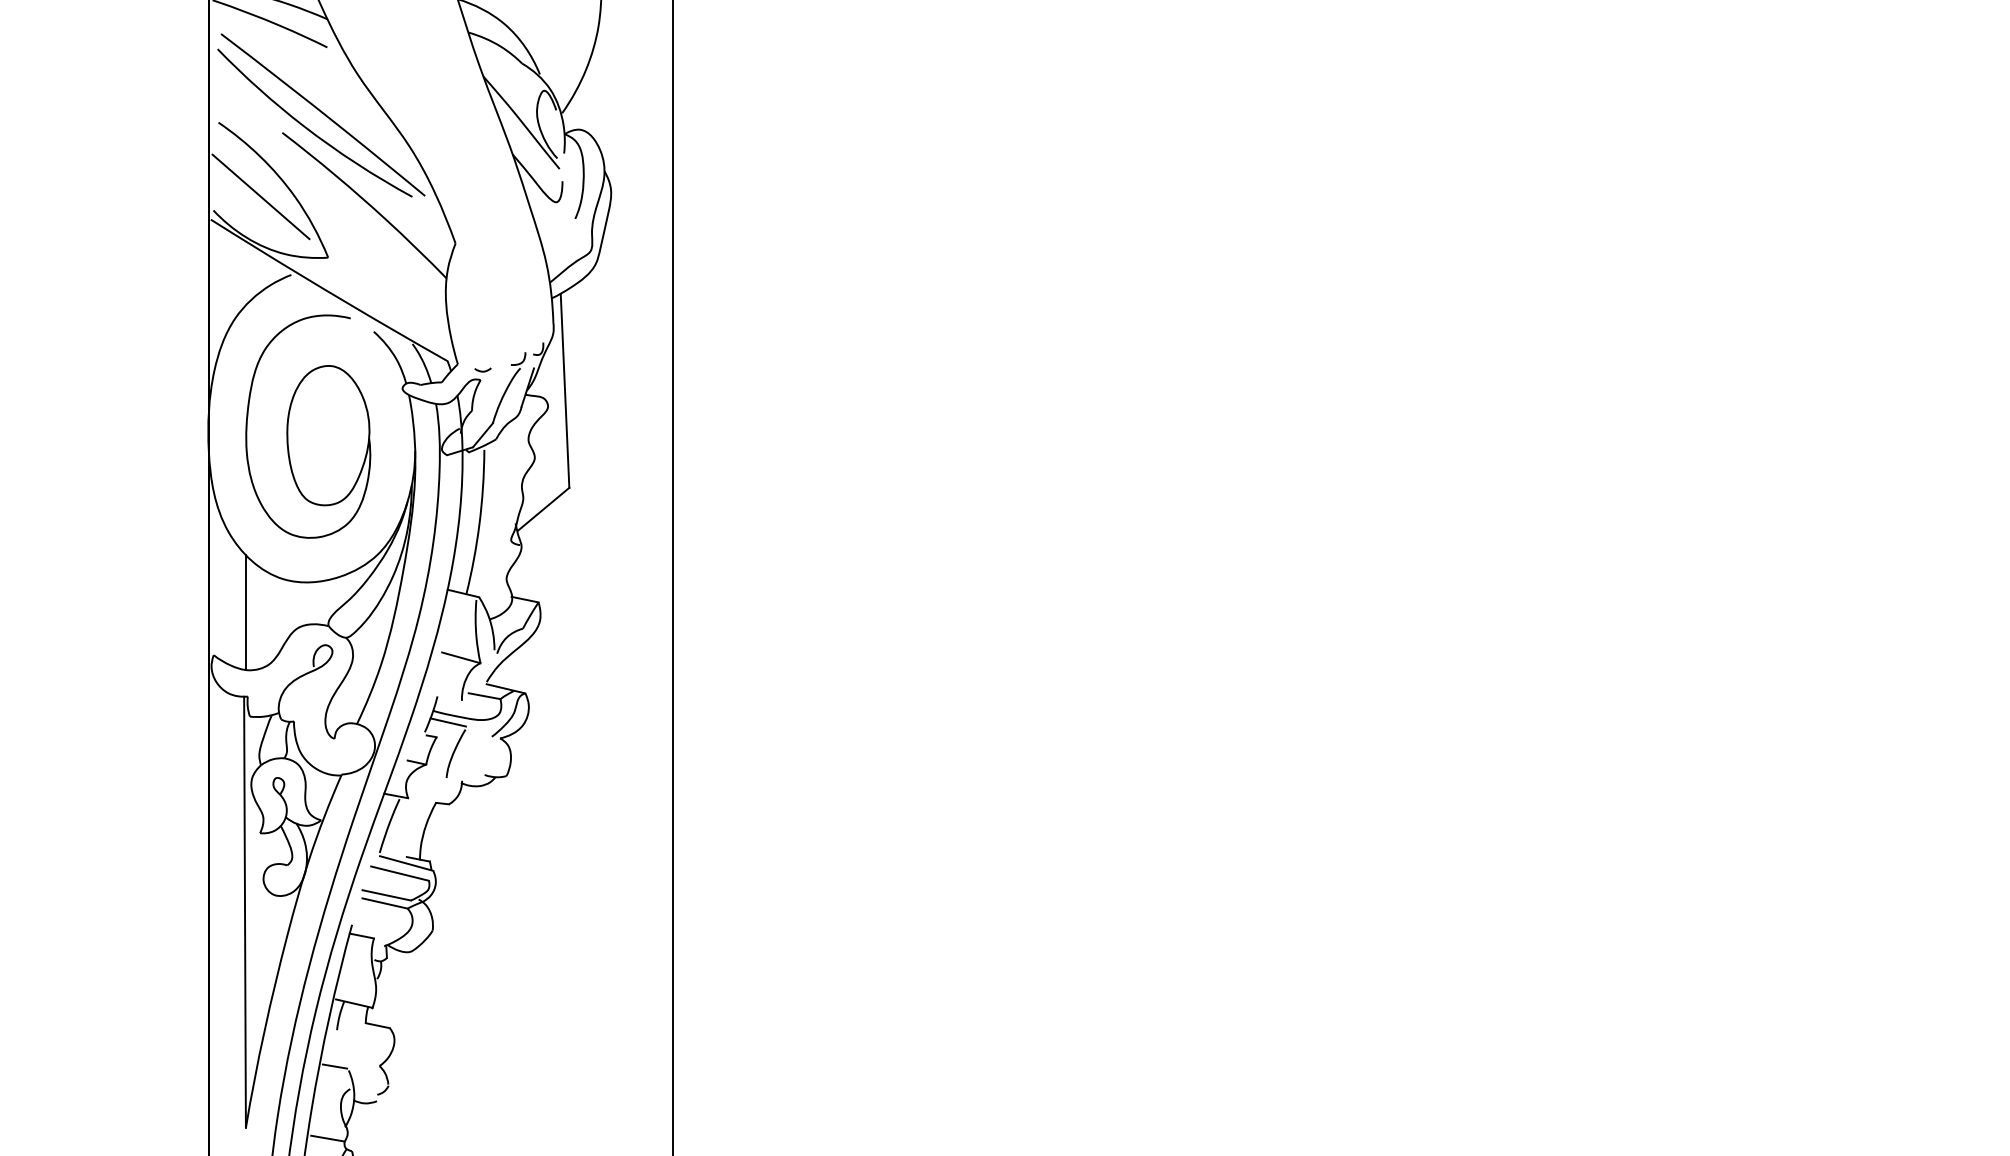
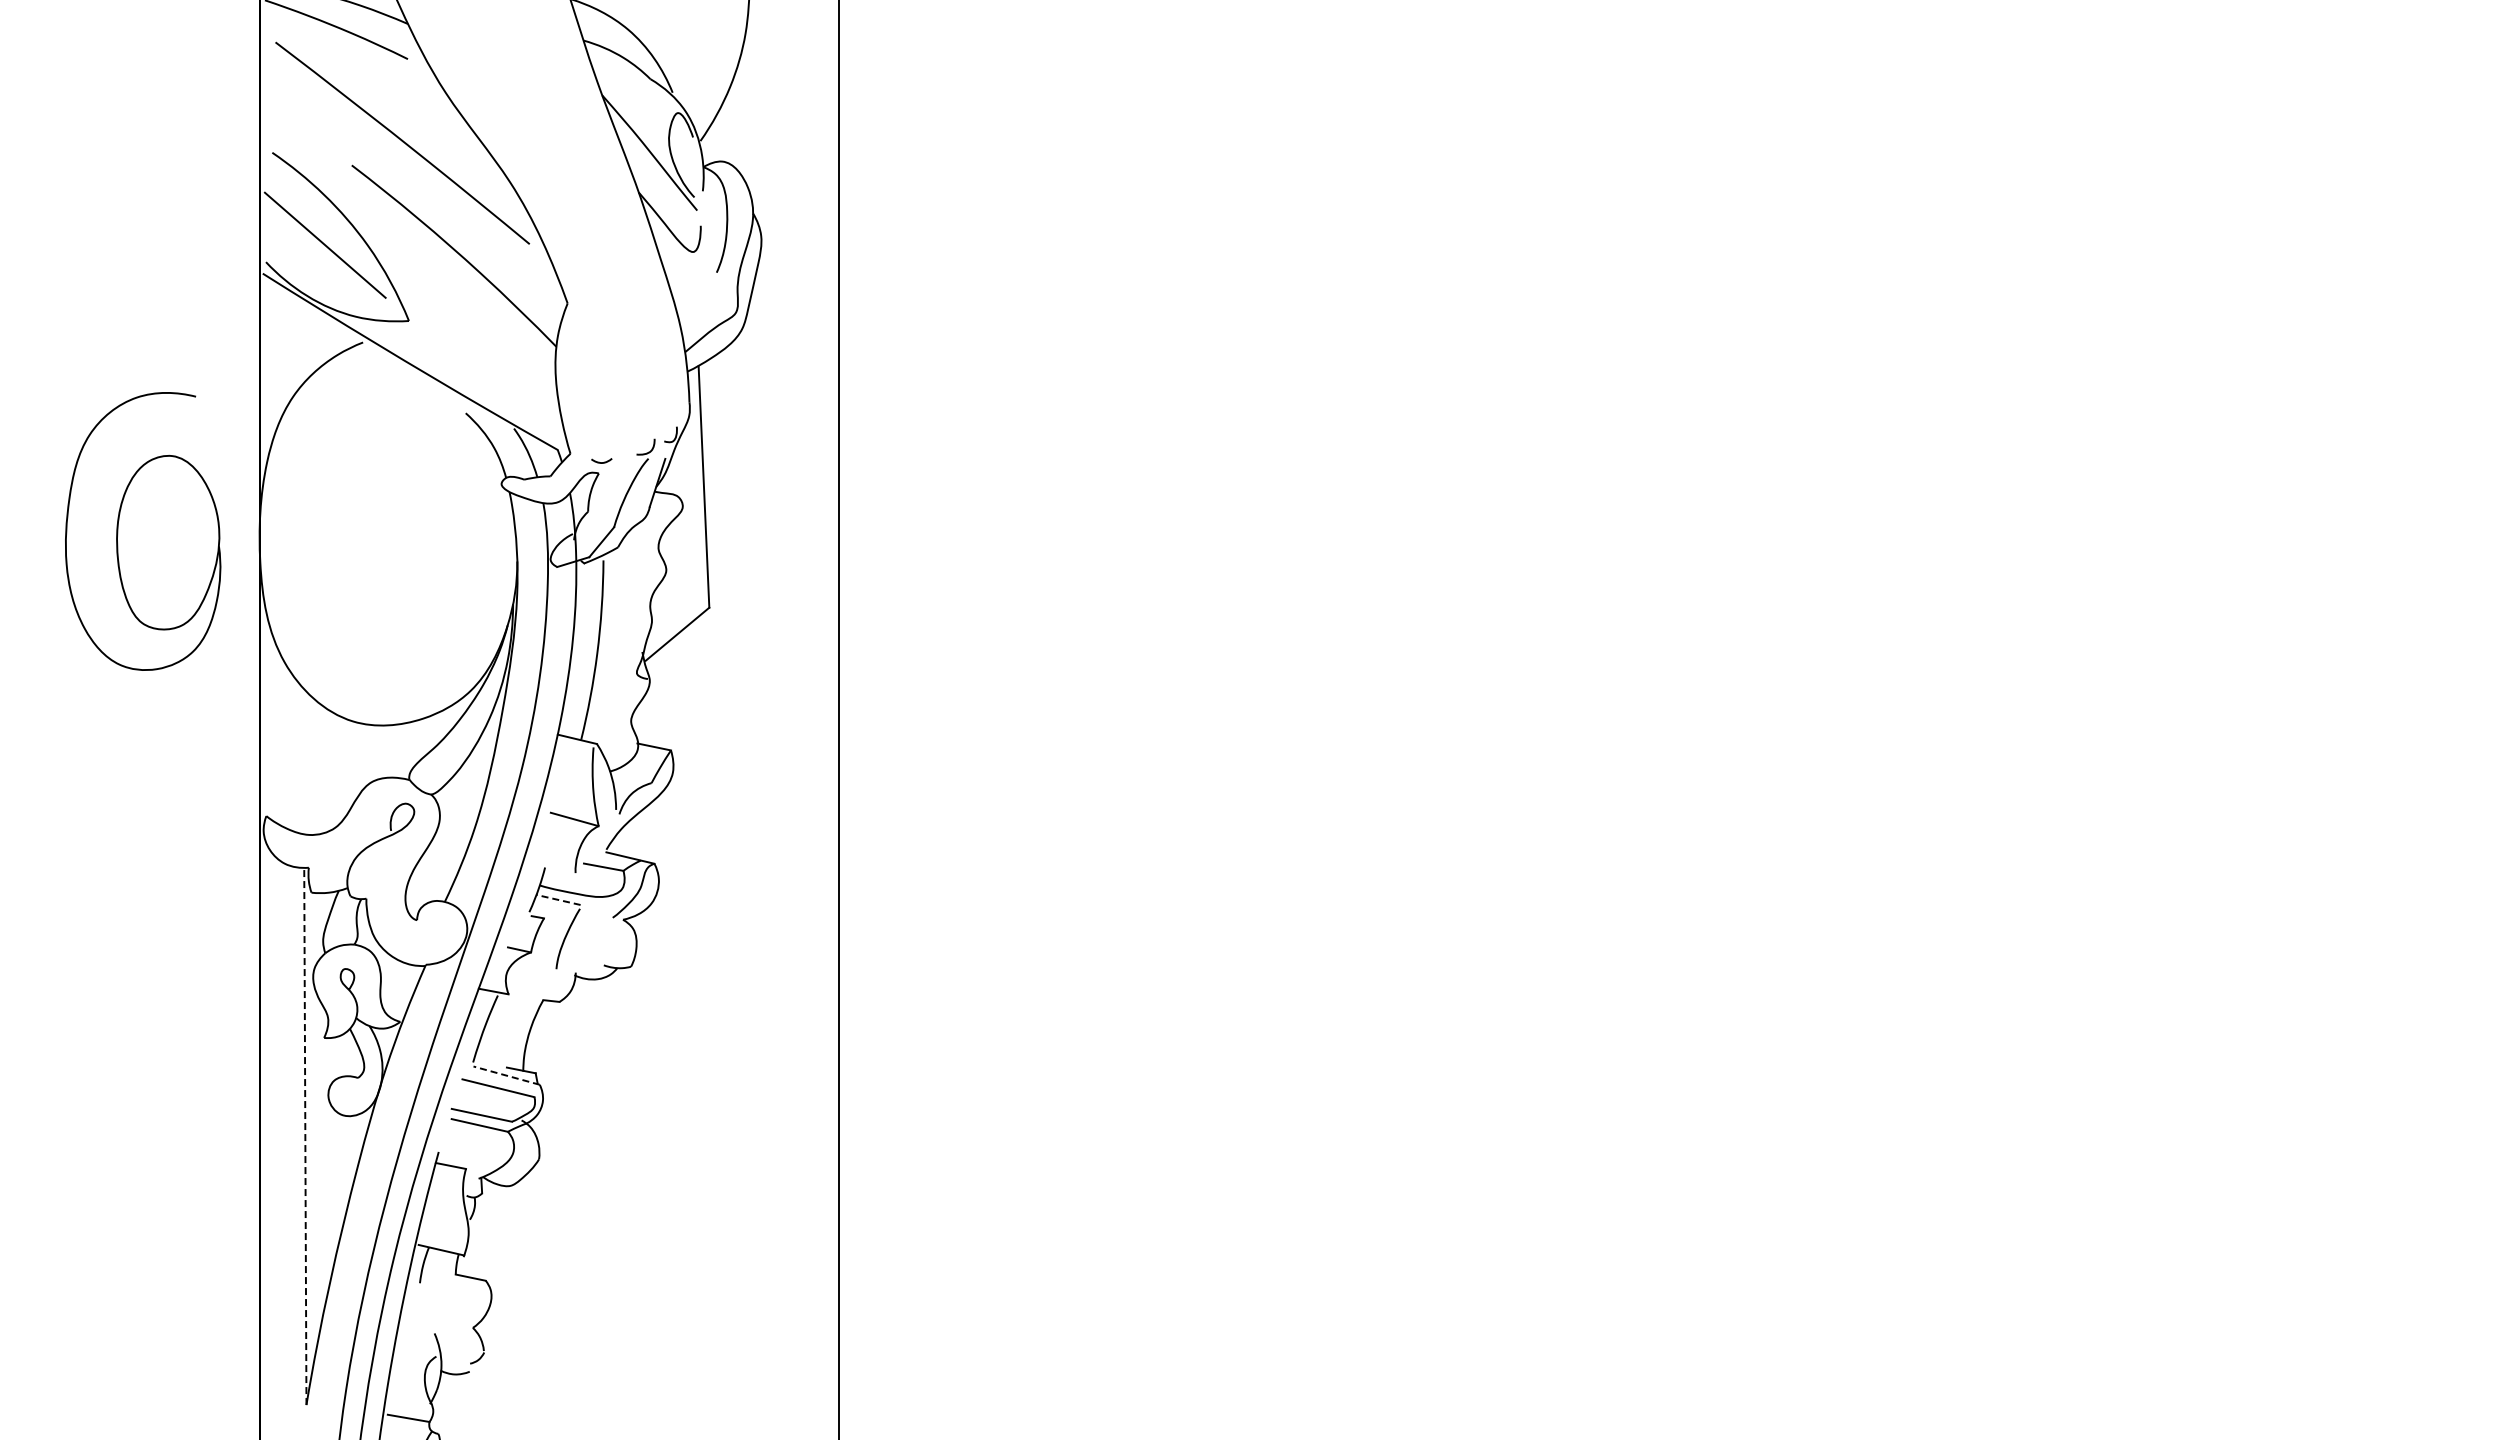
curve: (310, 130) -> (387, 162), removed
part: (308, 426) -> (143, 531), moved
line: (245, 612) -> (306, 762), removed
line: (448, 722) -> (558, 899), solid -> dashed
line: (406, 863) -> (506, 1075), solid -> dashed
line: (245, 912) -> (305, 1136), solid -> dashed
line: (335, 1066) -> (417, 1328), removed

